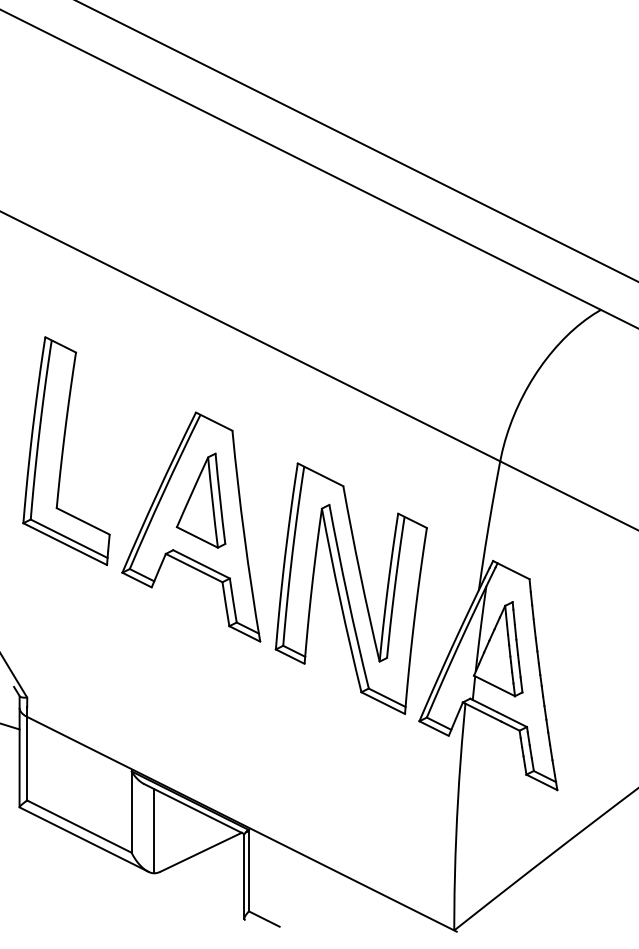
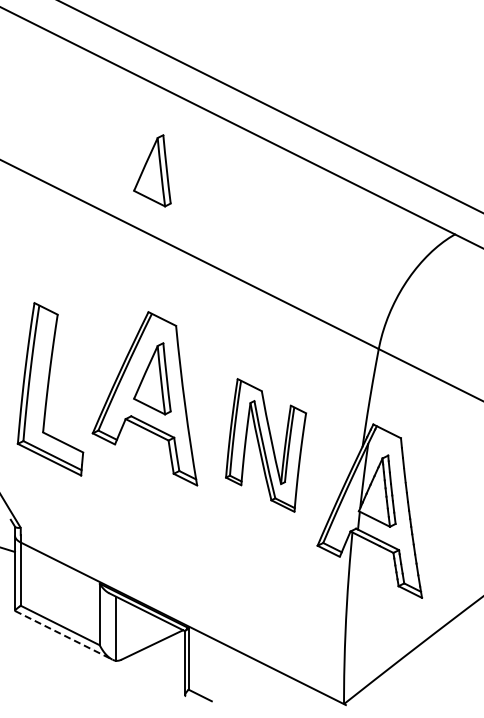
part: (201, 225) -> (152, 170), added
part: (66, 451) -> (50, 389), moved
part: (350, 588) -> (265, 445), size x0.7
line: (83, 839) -> (63, 635), solid -> dashed

